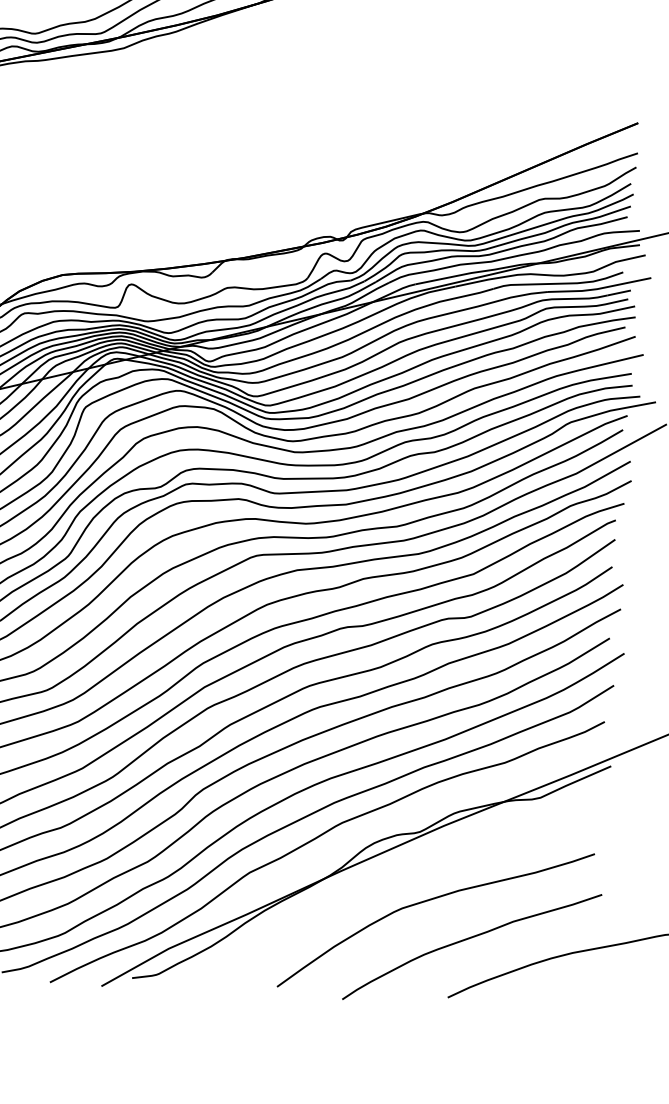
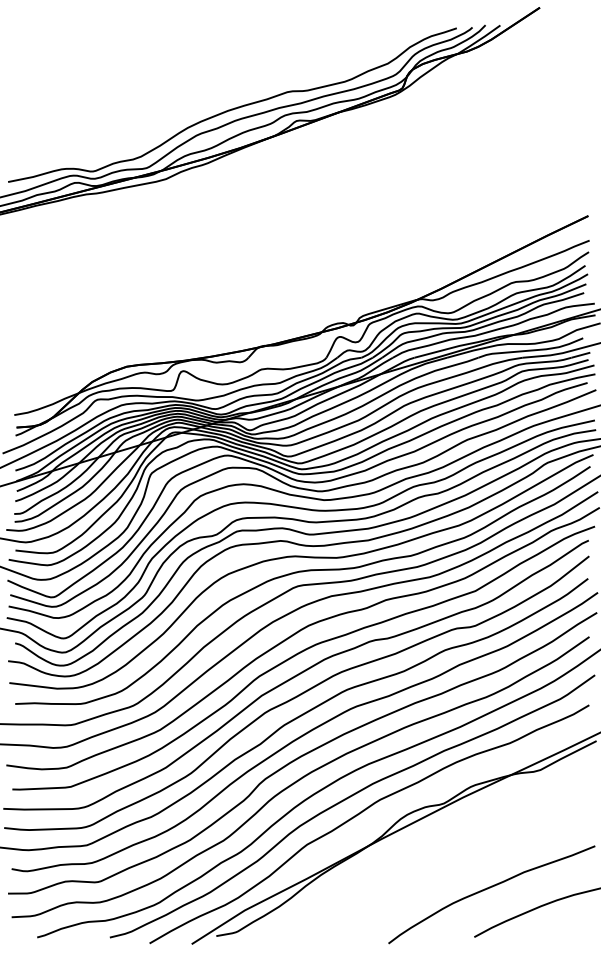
curve: (430, 901) -> (455, 859), removed

